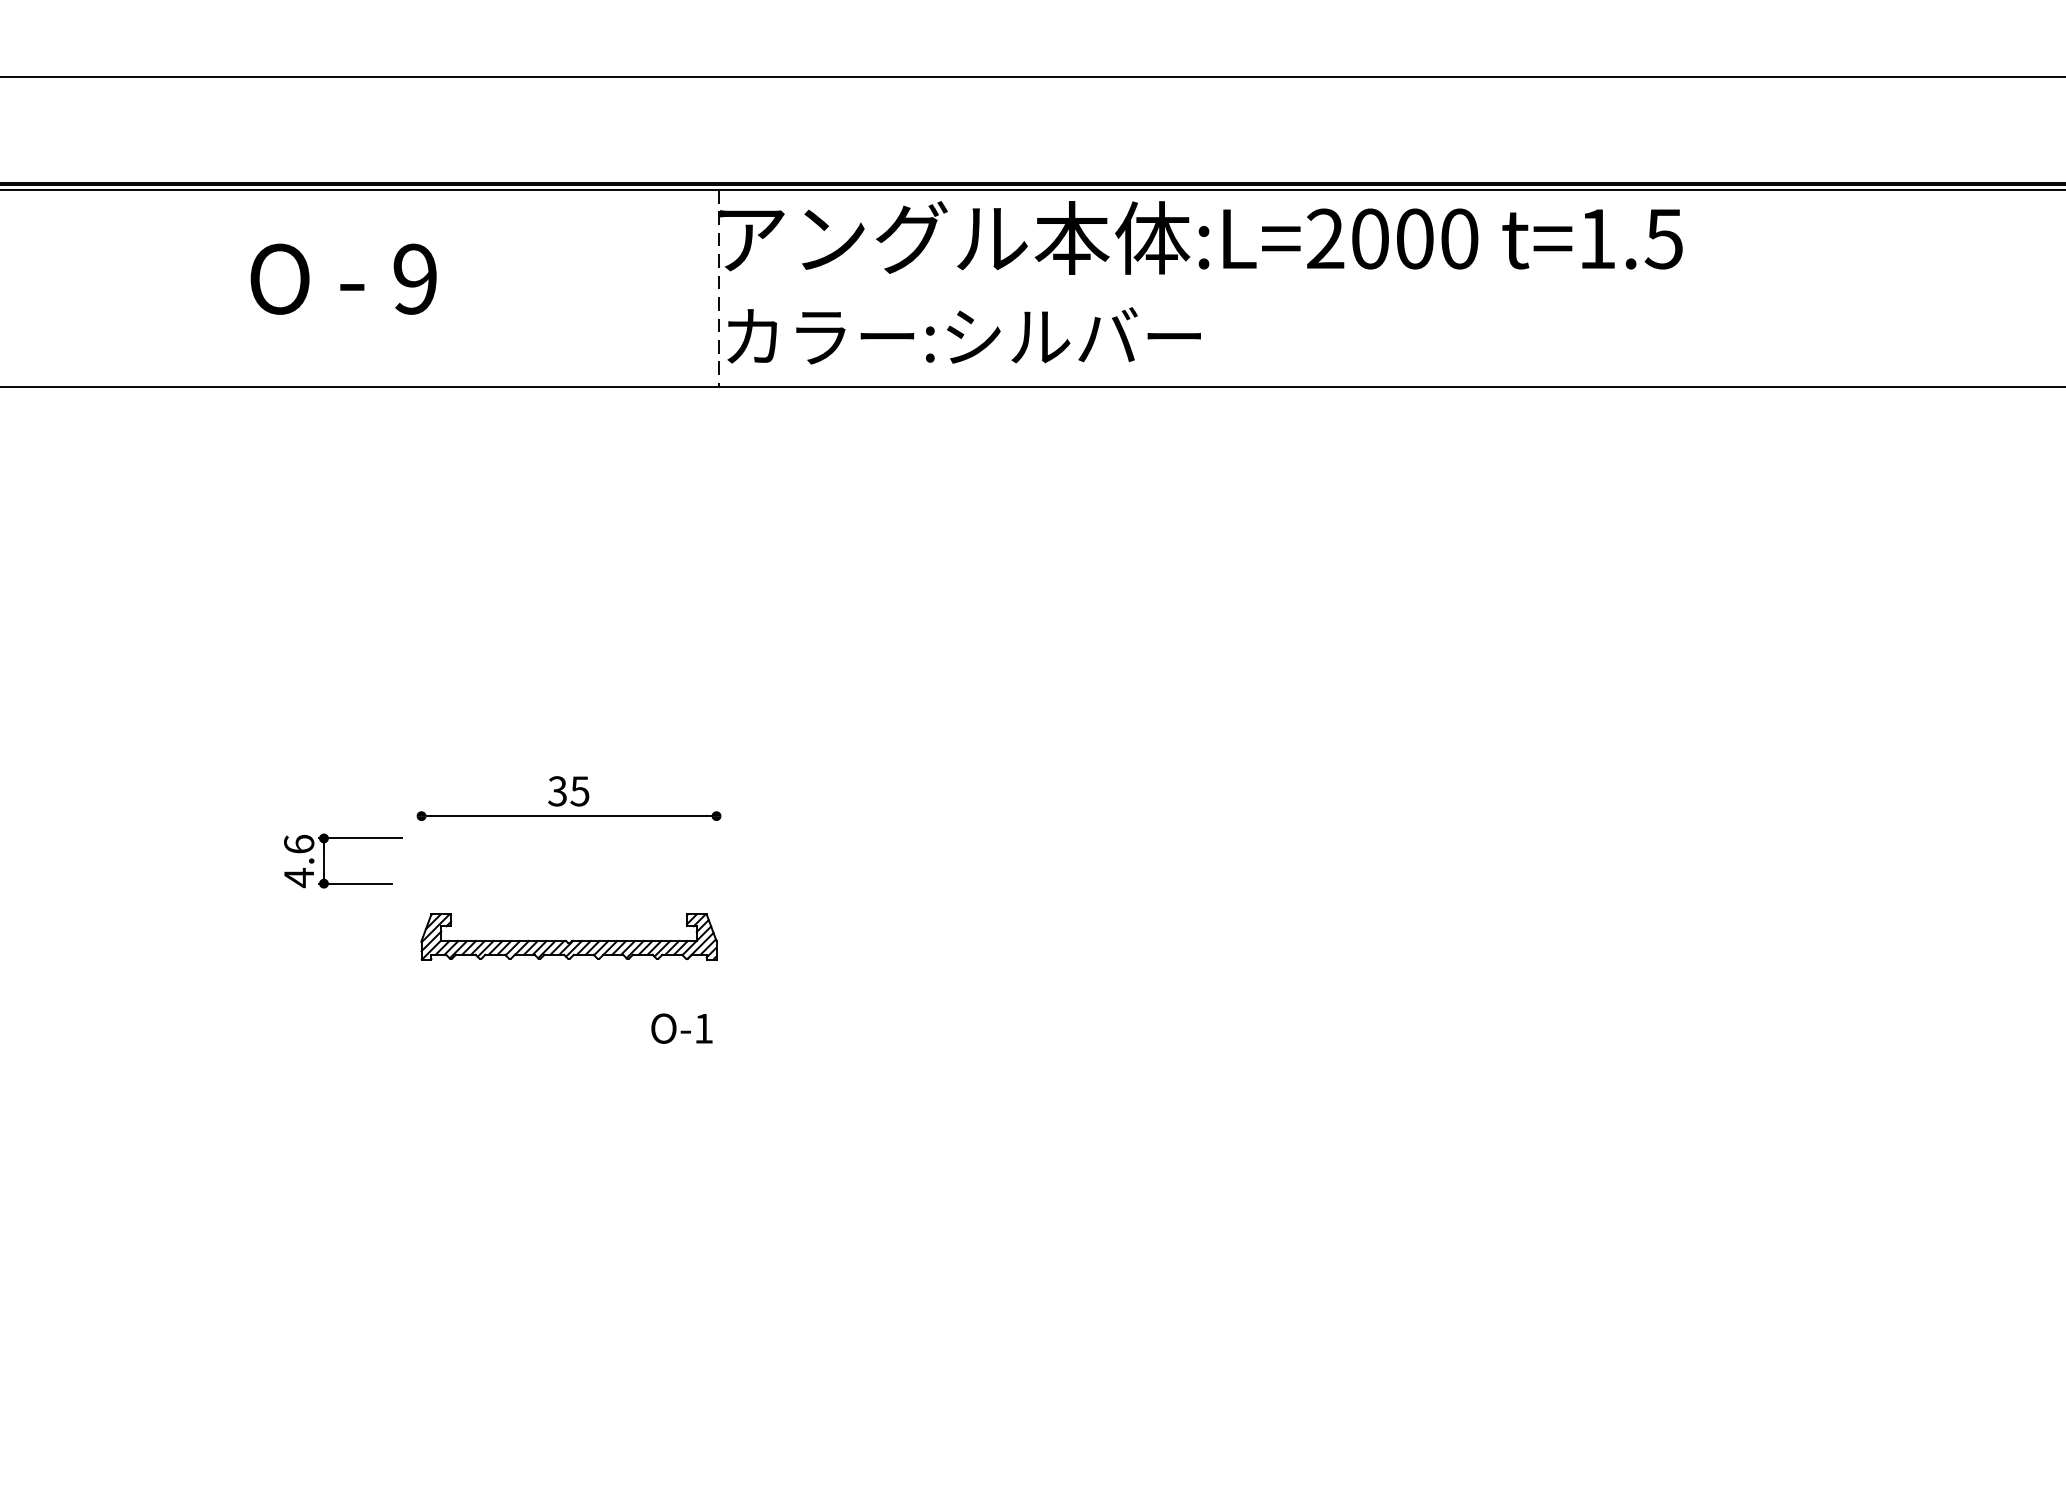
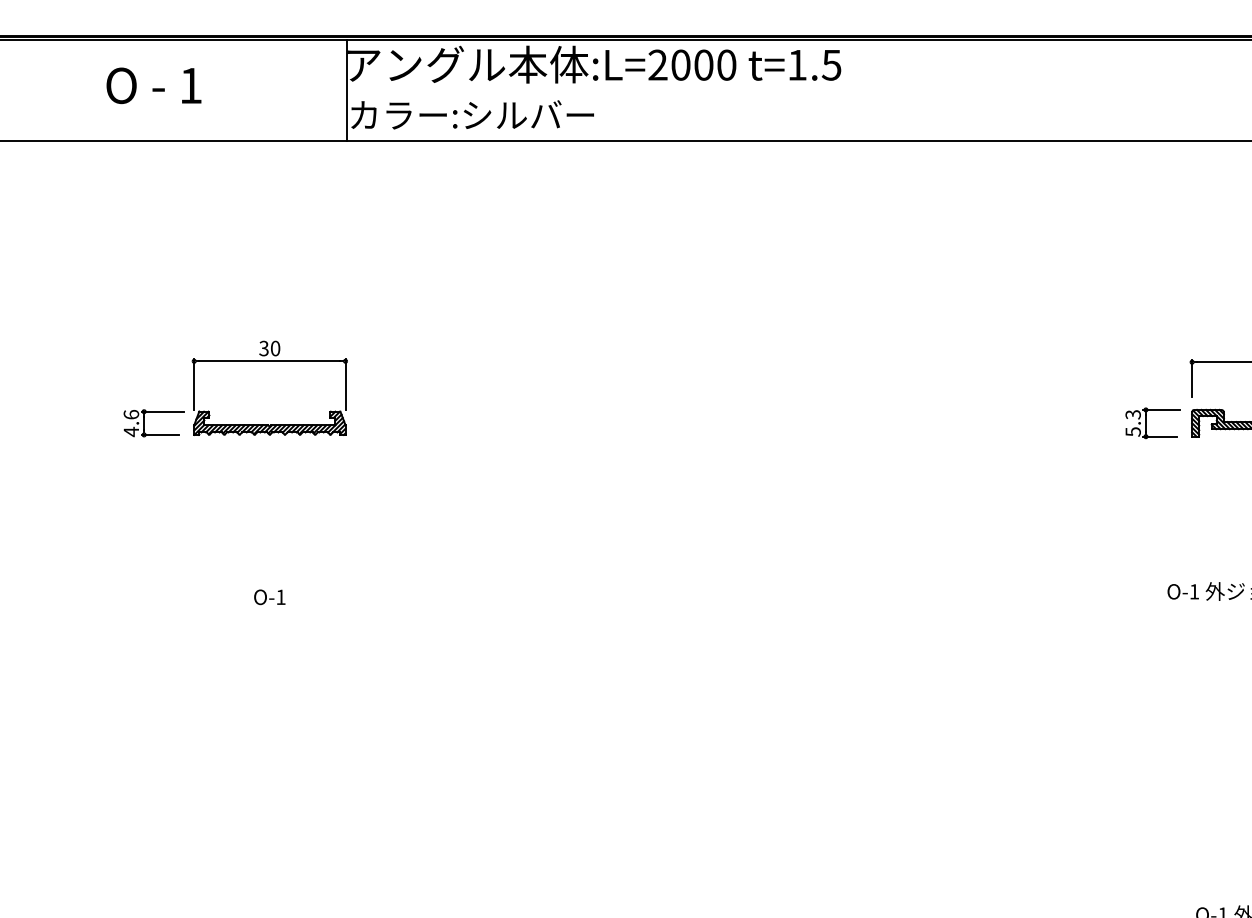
text: (414, 278) -> (190, 85), 9 -> 1
line: (718, 288) -> (346, 90), dashed -> solid
text: (580, 791) -> (275, 348), 35 -> 30
part: (324, 861) -> (144, 423), moved
line: (422, 861) -> (194, 384), added
line: (716, 861) -> (345, 384), added
text: (681, 1029) -> (269, 597), moved

